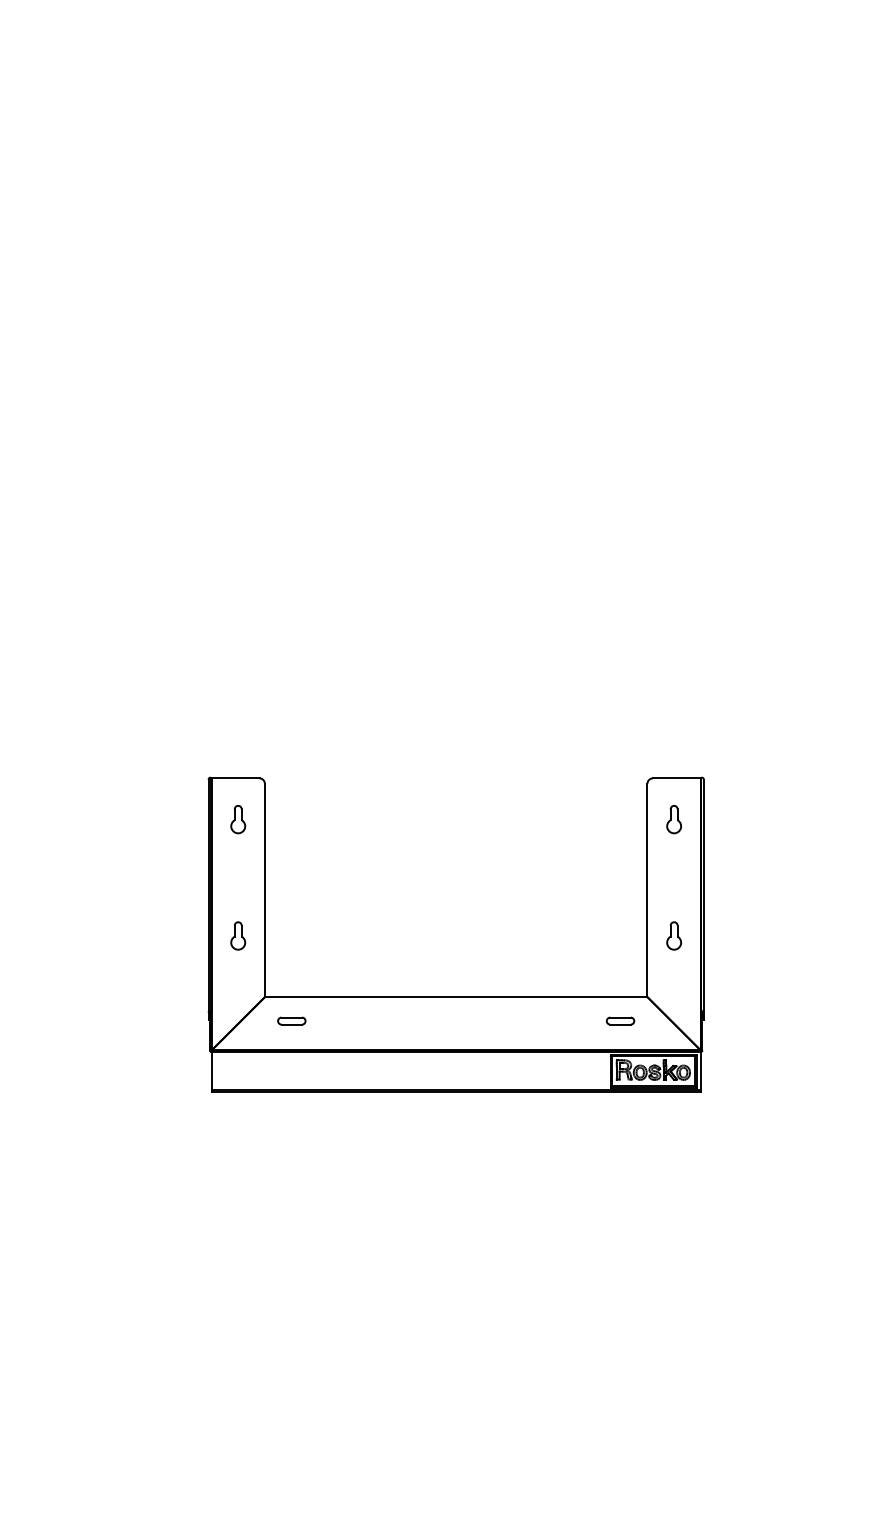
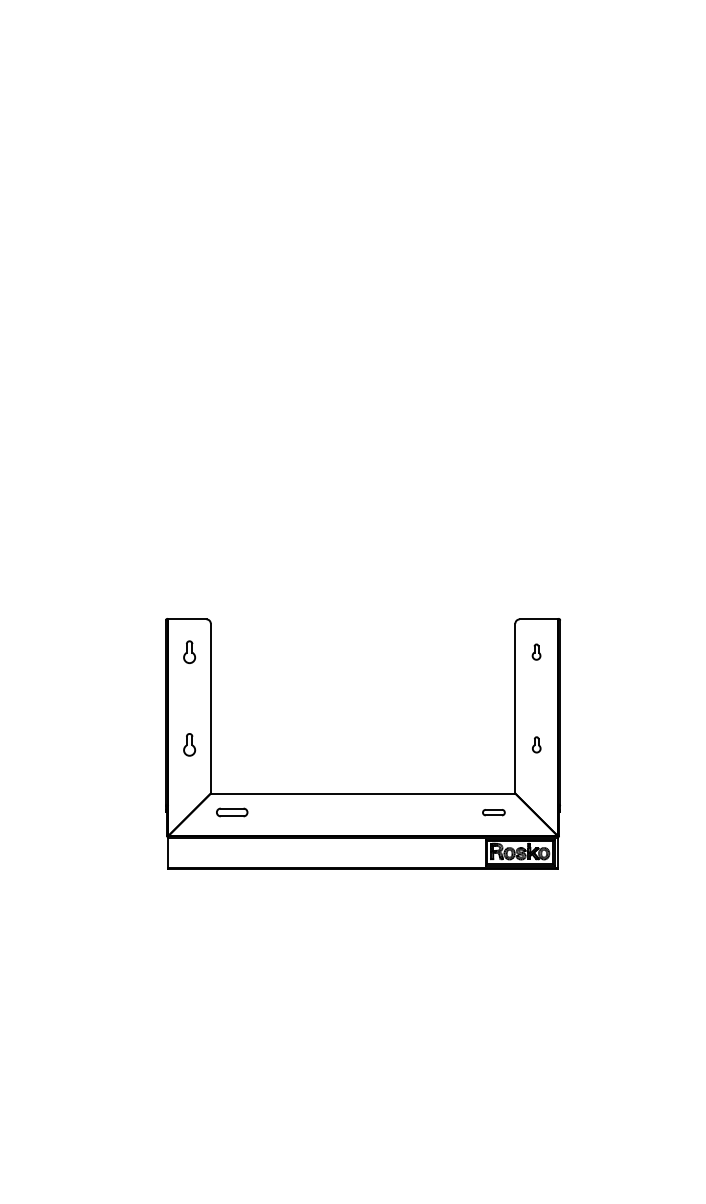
part: (674, 818) -> (536, 651), size x0.7
part: (674, 935) -> (536, 744), size x0.7
part: (292, 1020) -> (232, 812), size x1.4

